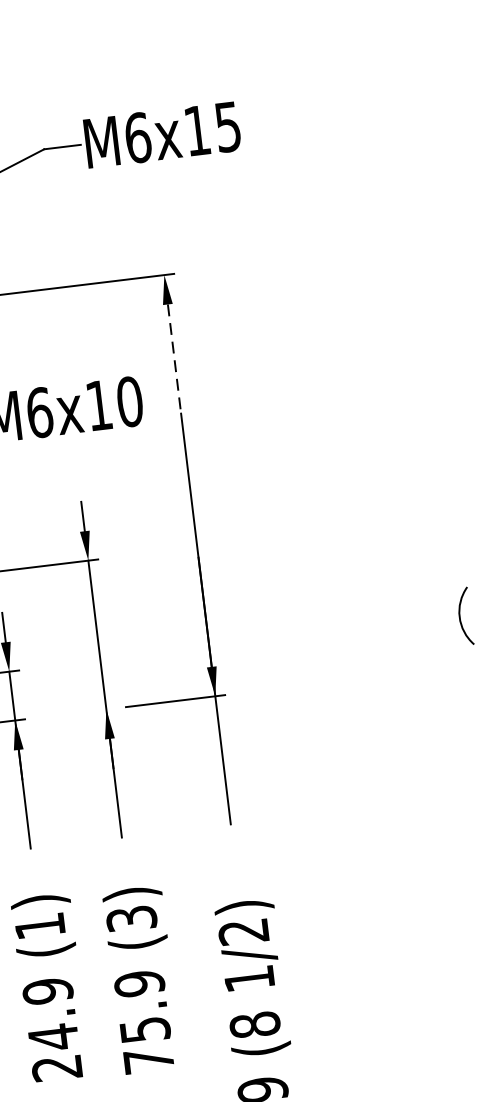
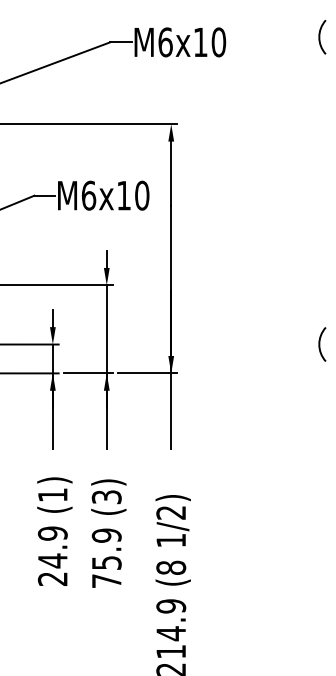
arc: (398, 97) -> (320, 37), added
text: (227, 127) -> (218, 42), M6x15 -> M6x10
line: (175, 360) -> (171, 174), dashed -> solid
line: (75, 713) -> (88, 373), added

